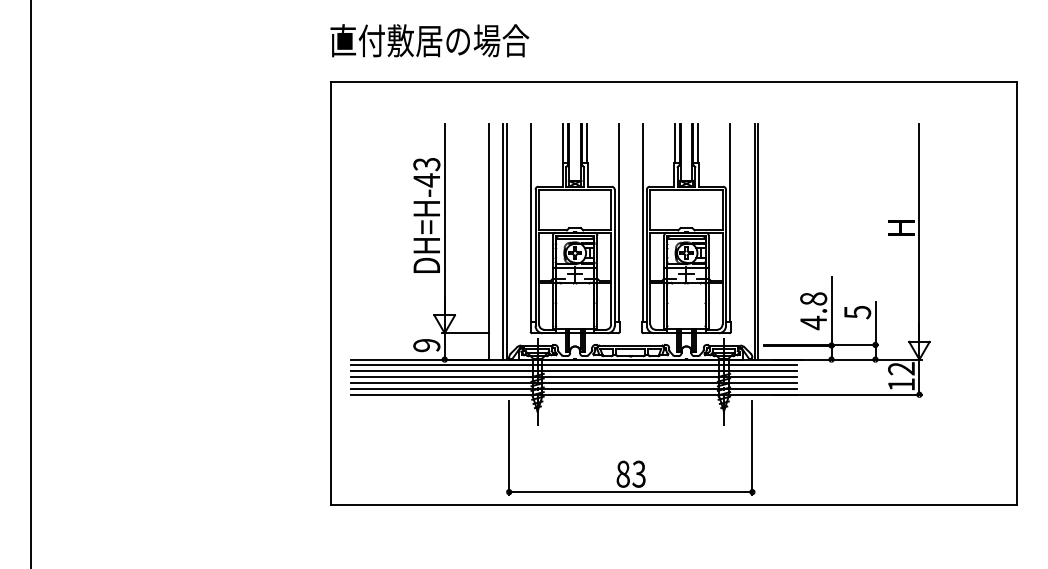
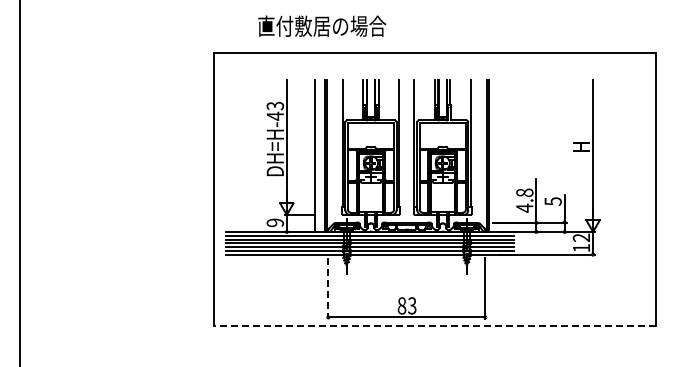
text: (430, 39) -> (322, 25), moved
line: (509, 448) -> (328, 289), solid -> dashed
line: (673, 504) -> (434, 325), solid -> dashed

